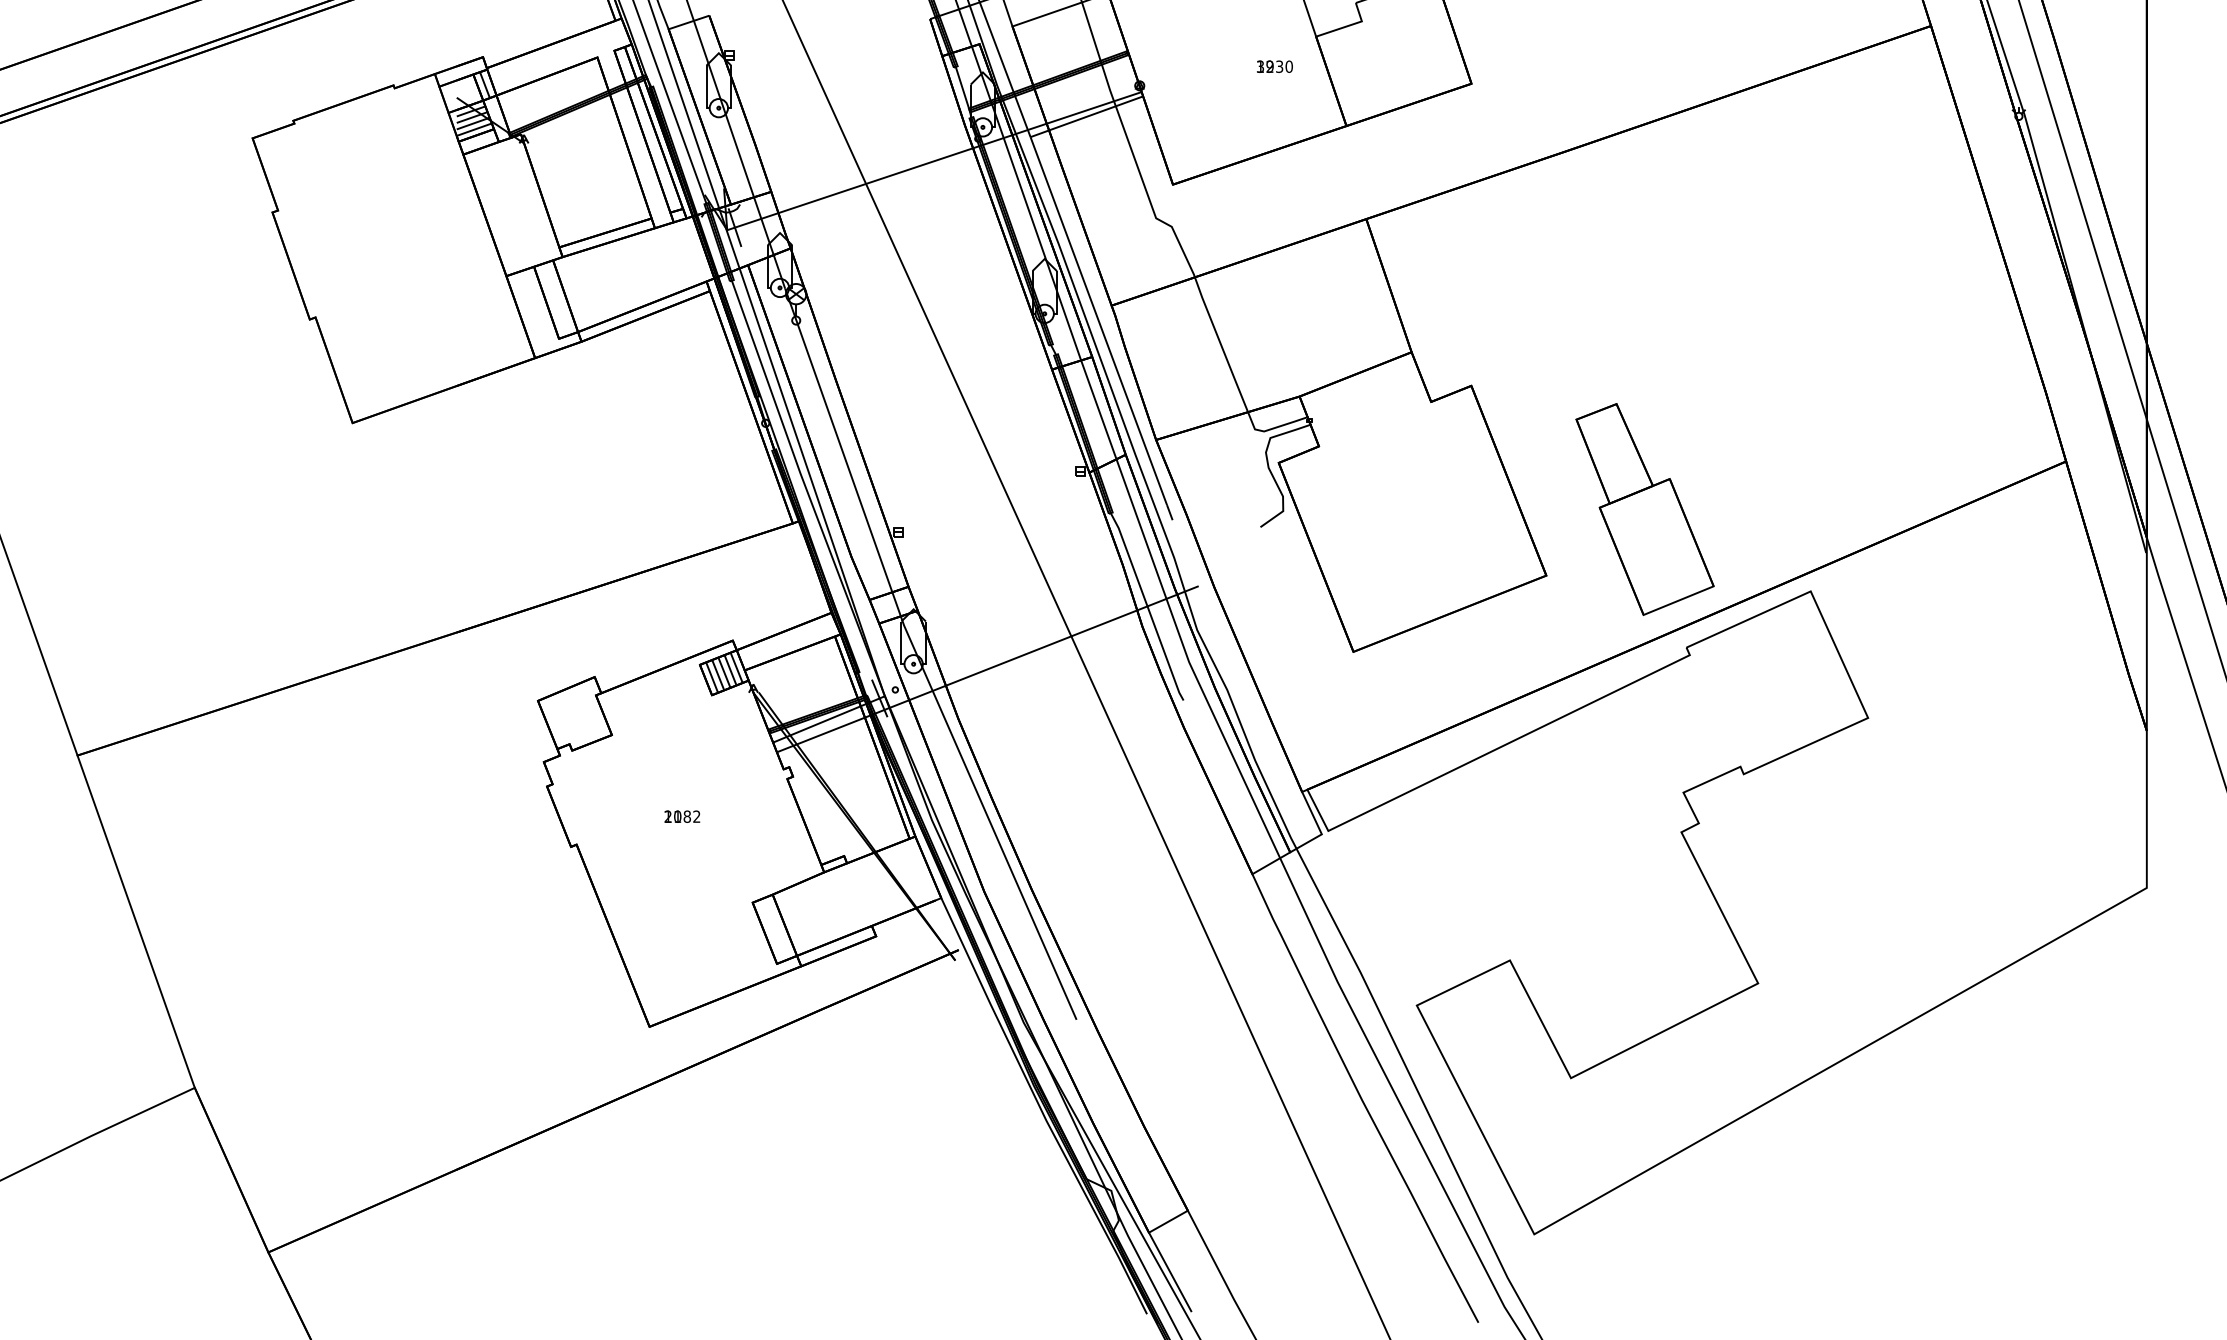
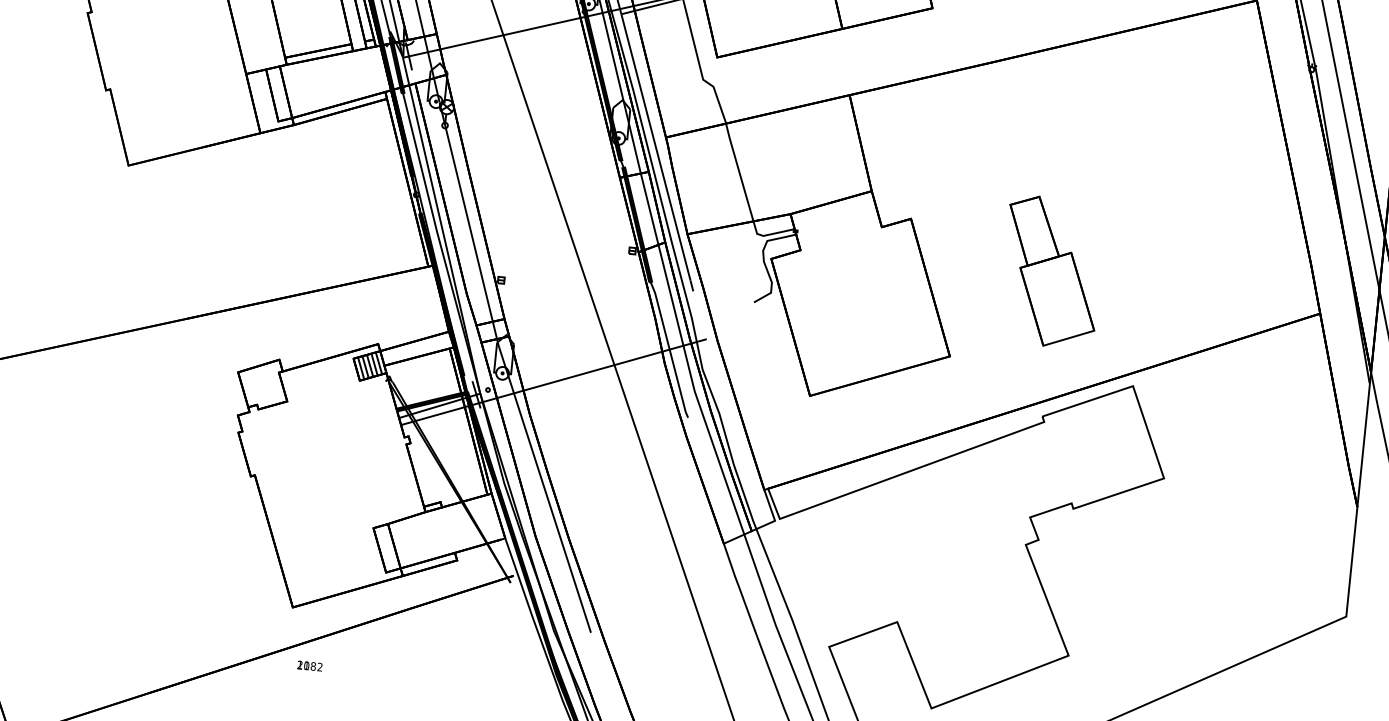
part: (1644, 509) -> (1051, 272), moved
text: (682, 816) -> (310, 665), moved

